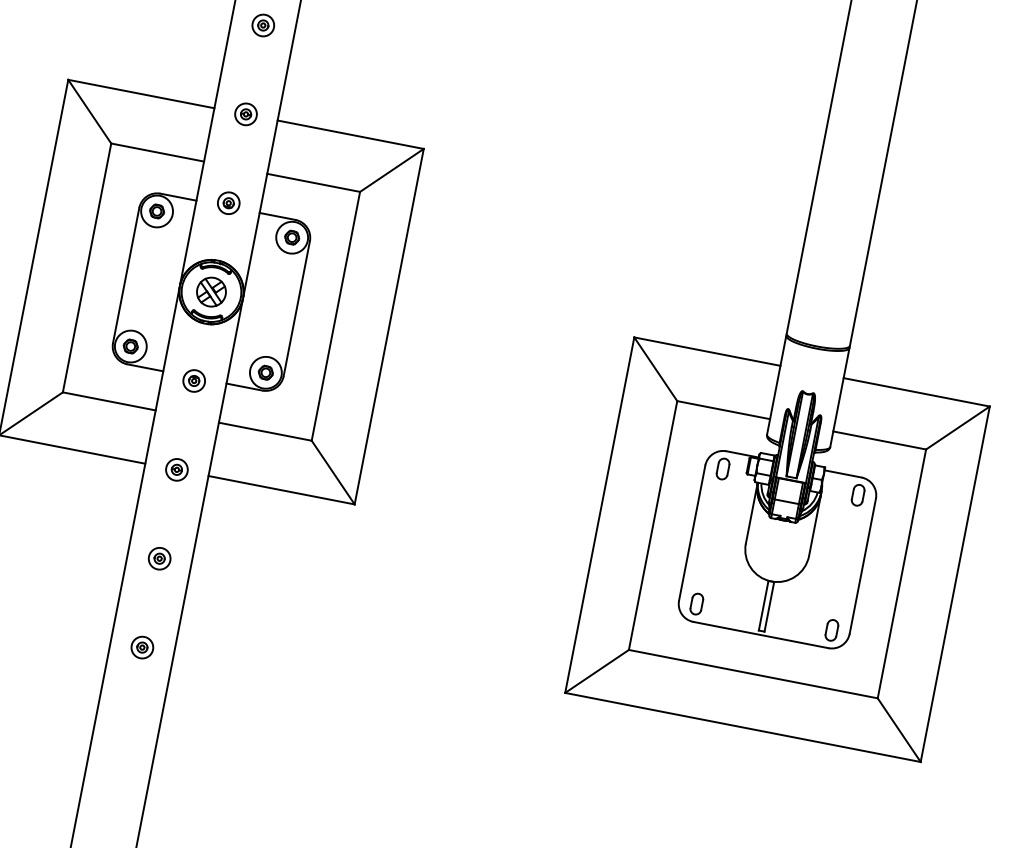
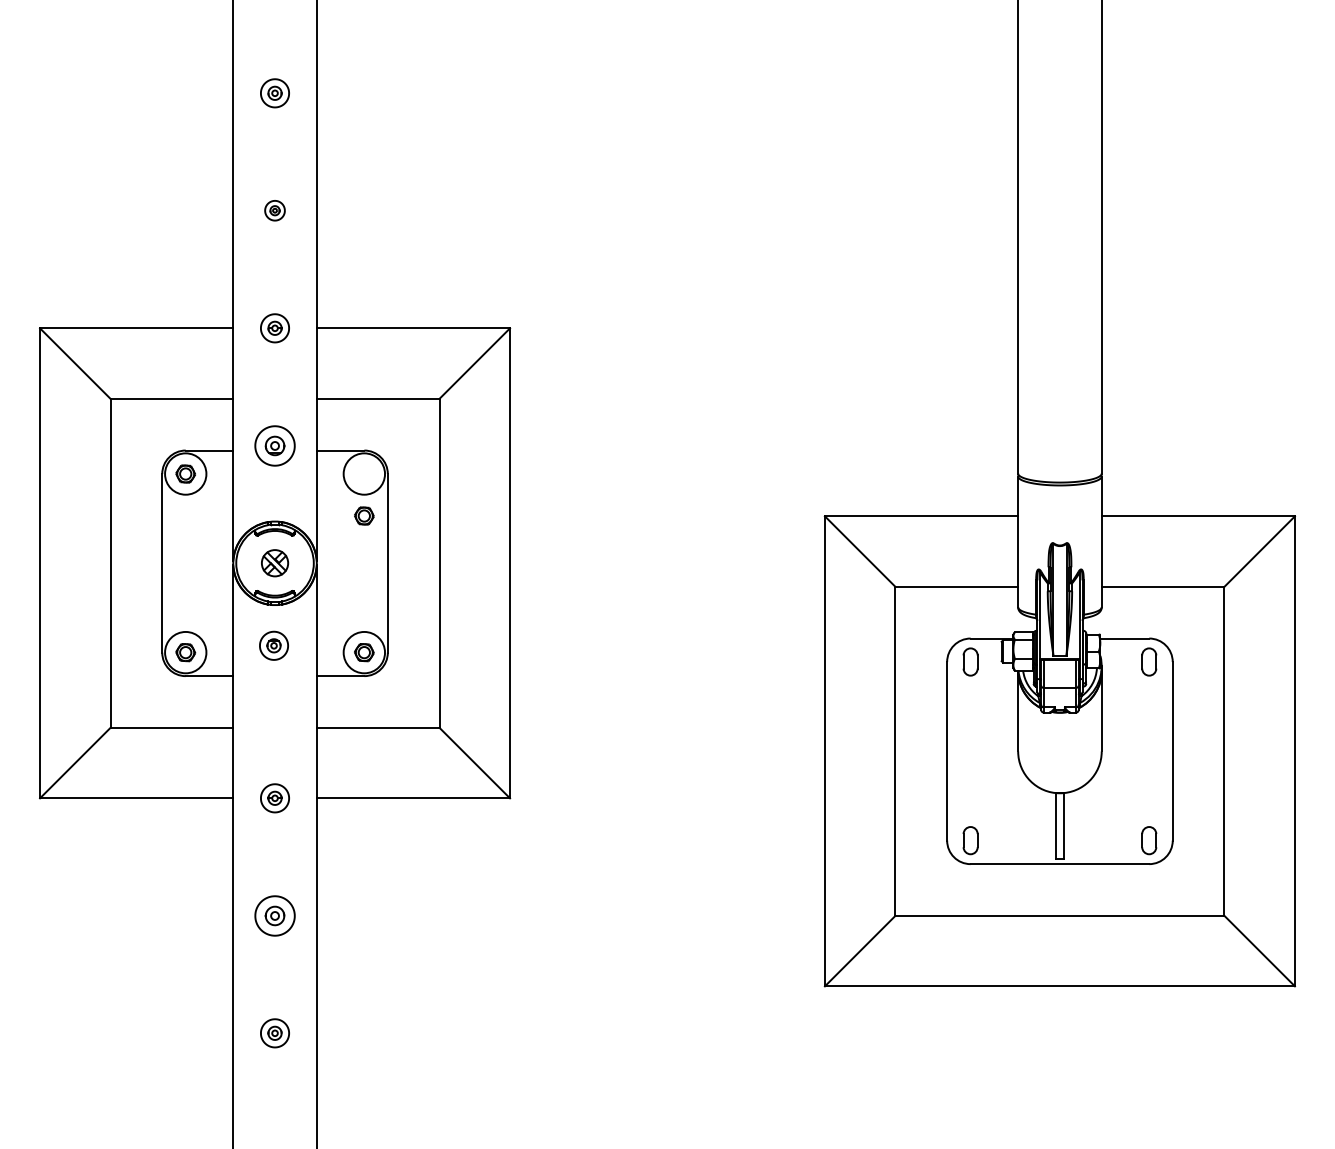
part: (262, 25) -> (274, 210), size x0.7
part: (228, 202) -> (274, 445), size x1.4
part: (292, 237) -> (364, 515), moved
part: (211, 291) -> (274, 562), size x0.7
part: (193, 380) -> (273, 645), moved
part: (159, 558) -> (274, 915), size x1.4

